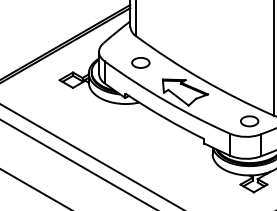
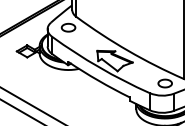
part: (140, 62) -> (68, 27), moved

